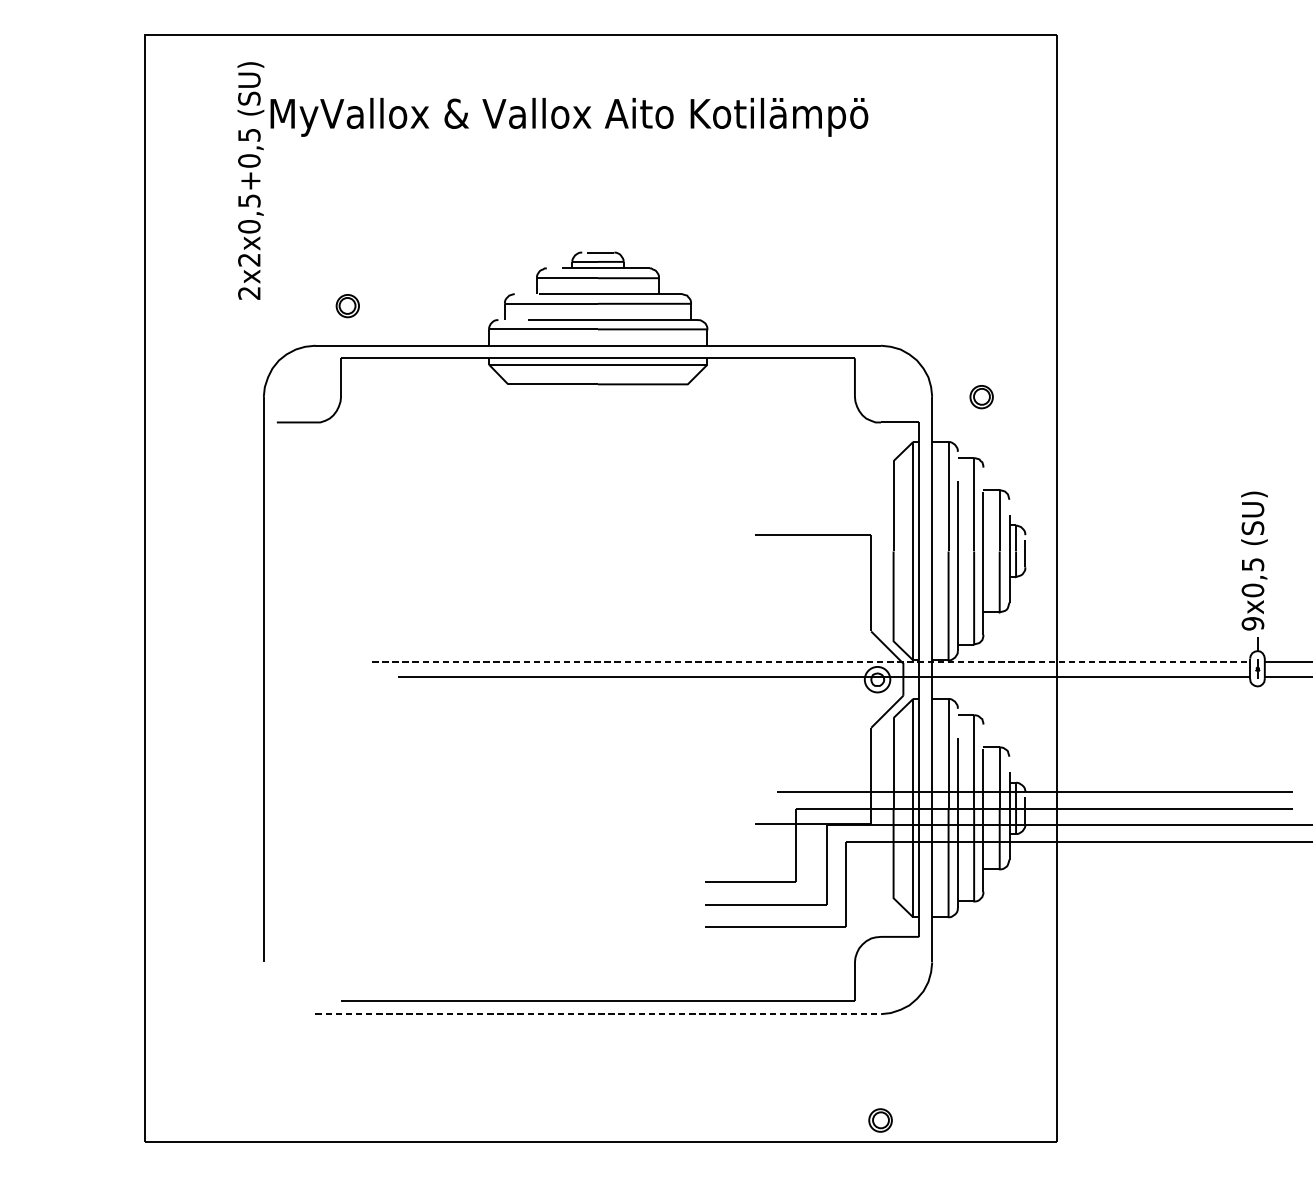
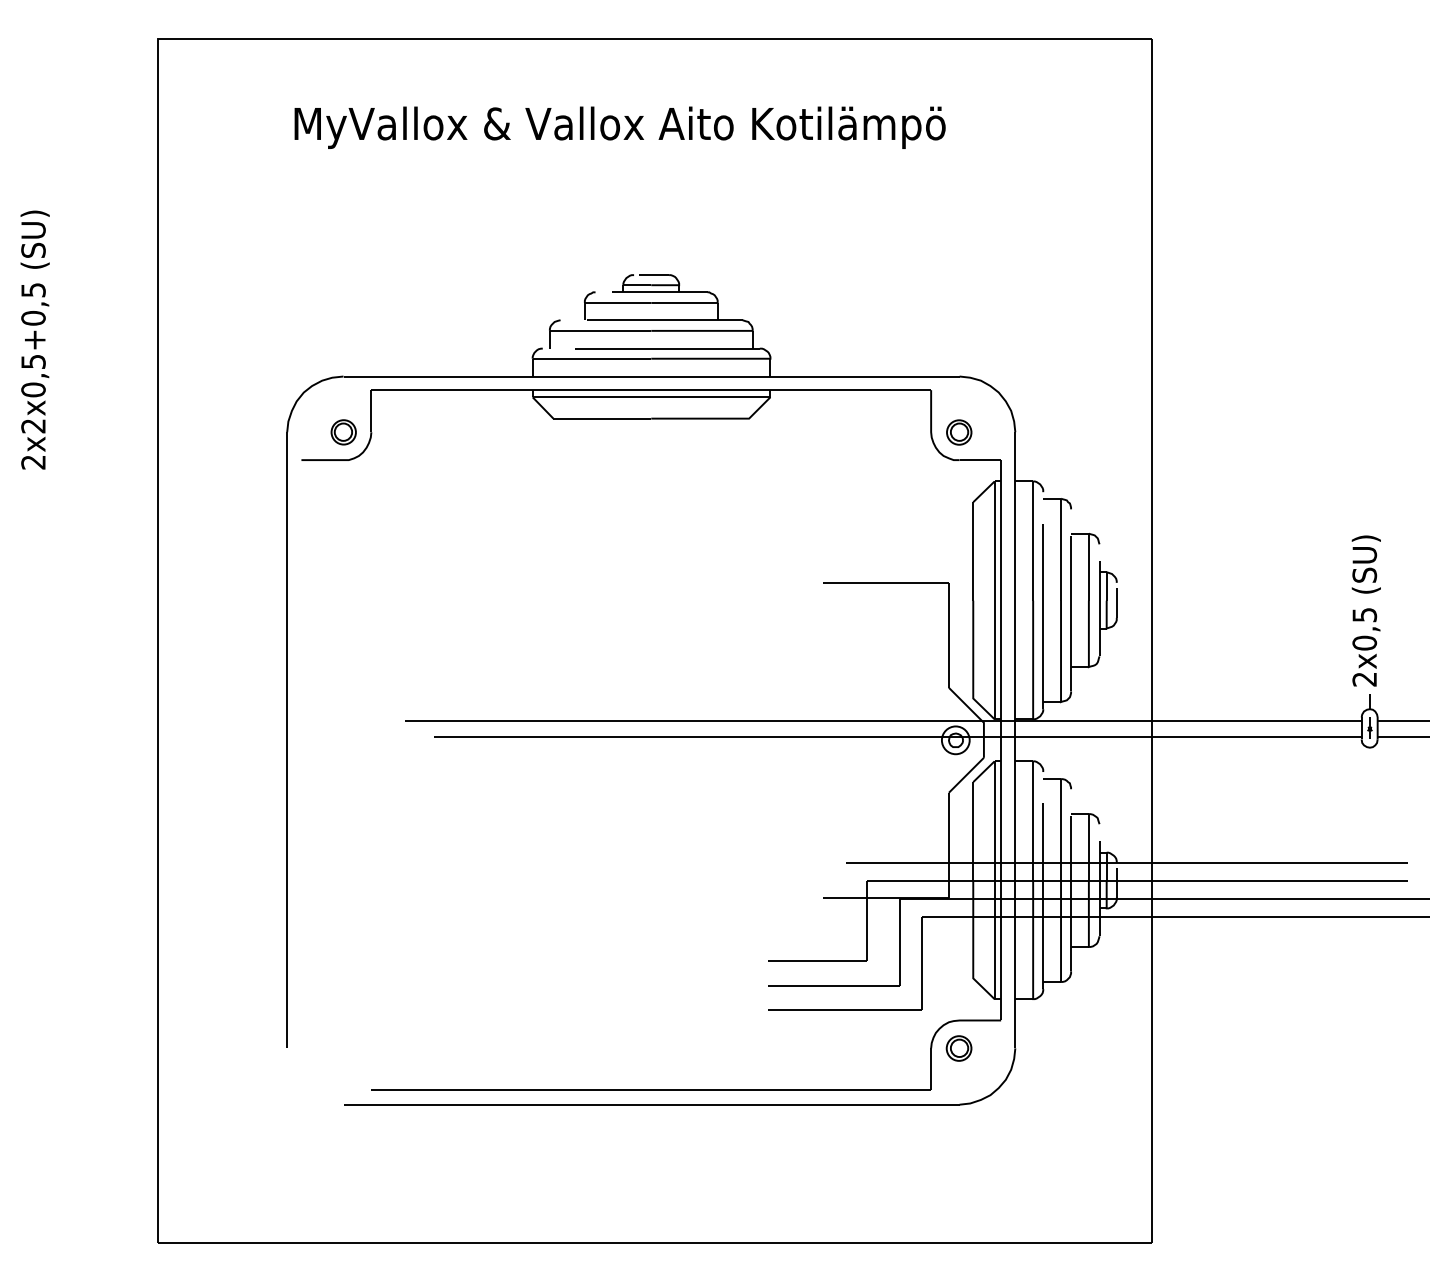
text: (250, 180) -> (34, 339), moved
part: (347, 306) -> (343, 432), moved
part: (981, 397) -> (959, 432), moved
text: (1252, 623) -> (1364, 679), 9x0,5 -> 2x0,5
line: (811, 662) -> (883, 721), dashed -> solid
line: (599, 1013) -> (652, 1104), dashed -> solid
part: (880, 1120) -> (958, 1048), moved

